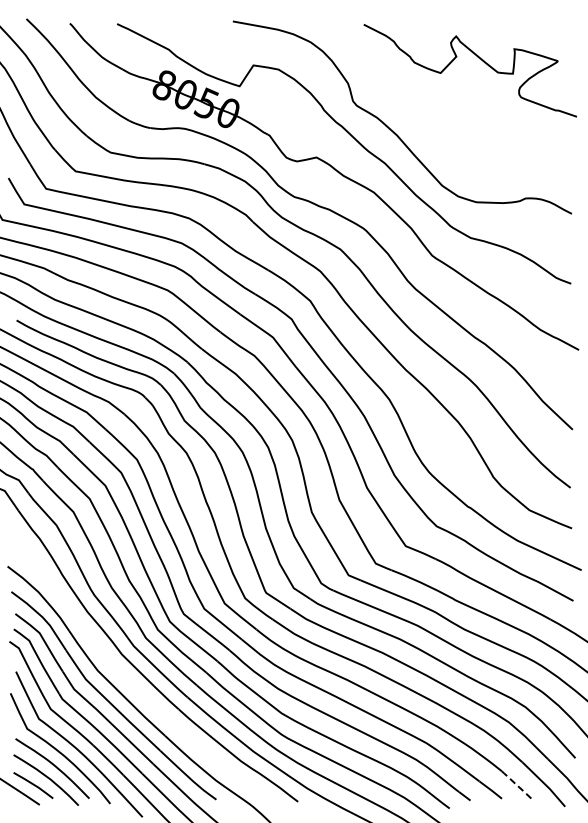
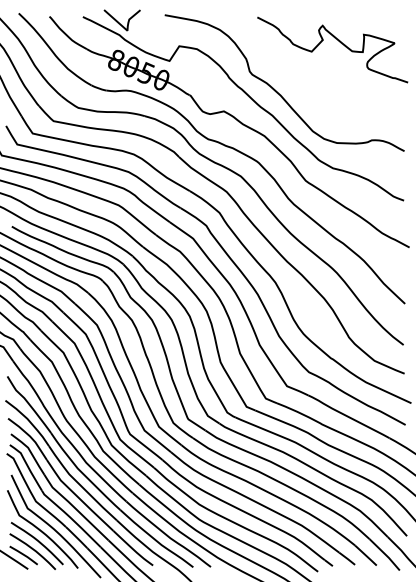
curve: (168, 31) -> (119, 22), added
part: (128, 679) -> (90, 480), added
line: (517, 785) -> (366, 555), dashed -> solid

